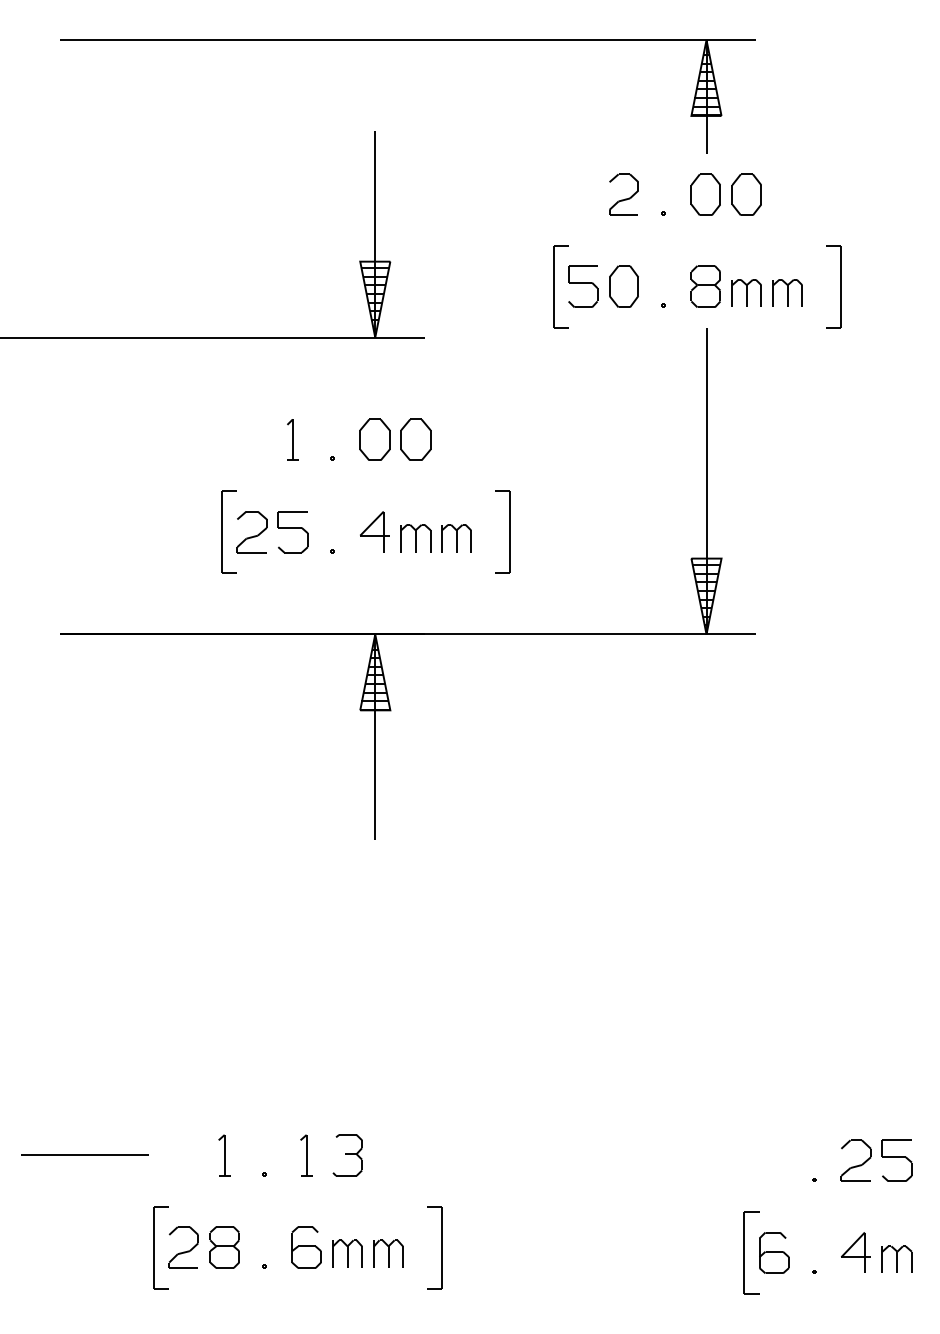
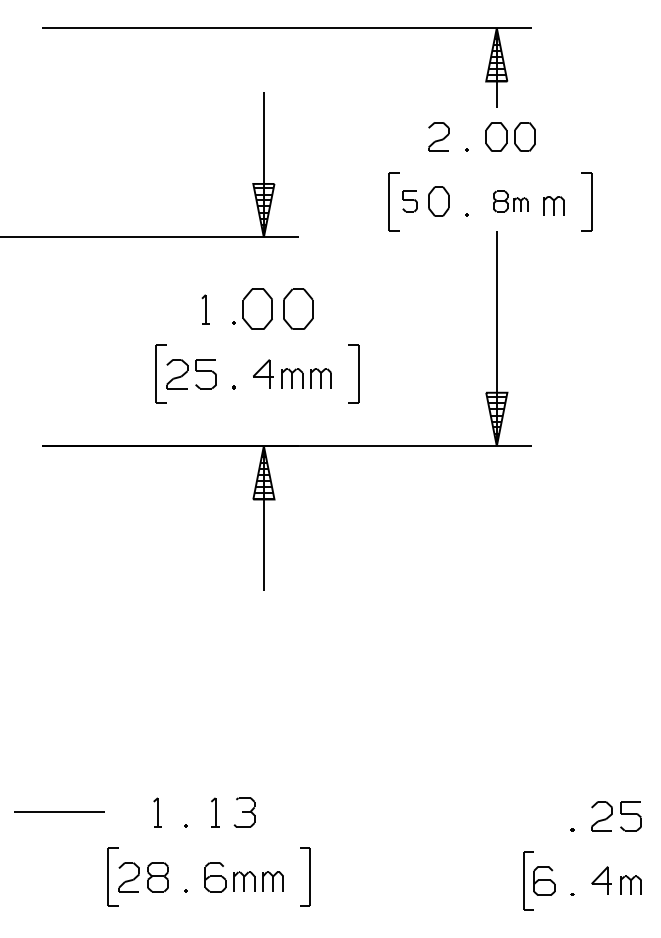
part: (582, 286) -> (409, 201), size x0.7
part: (725, 286) -> (510, 201), size x0.7
part: (394, 440) -> (277, 309), size x1.4

